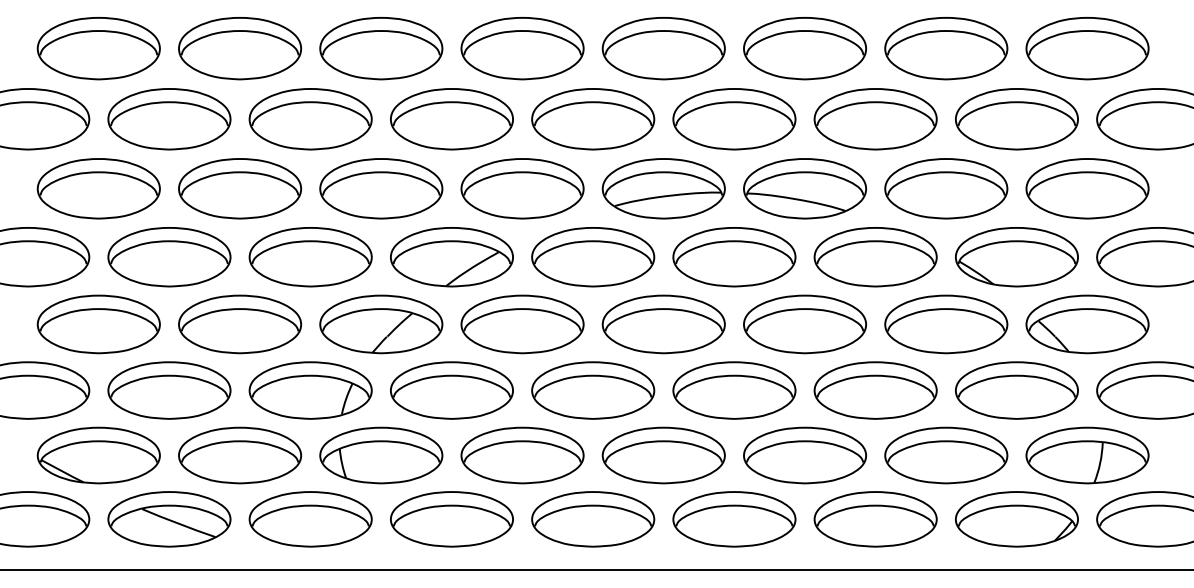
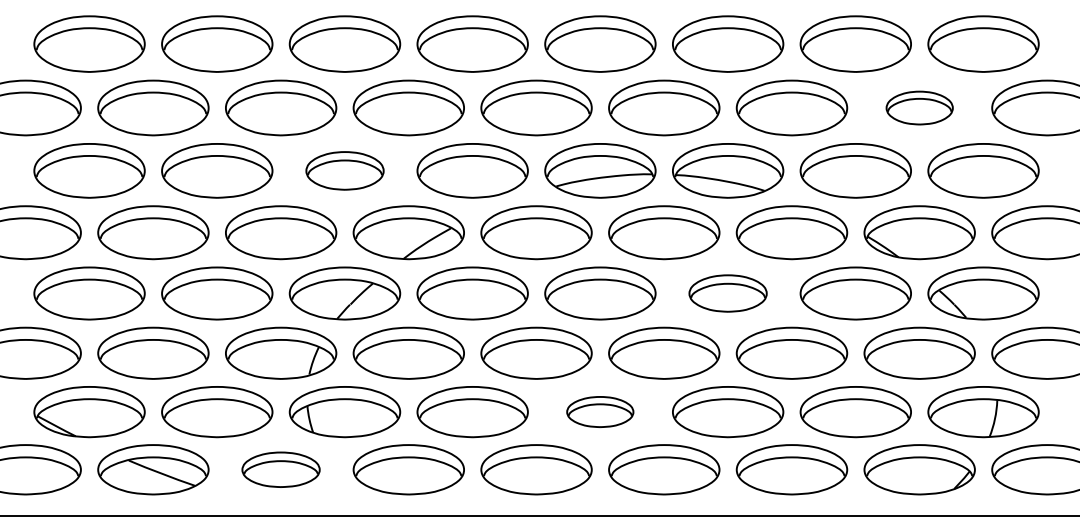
part: (1016, 119) -> (919, 108), size x0.6
part: (381, 188) -> (345, 170), size x0.7
part: (804, 324) -> (727, 293), size x0.7
part: (663, 455) -> (600, 412), size x0.6
part: (310, 519) -> (280, 469), size x0.7

